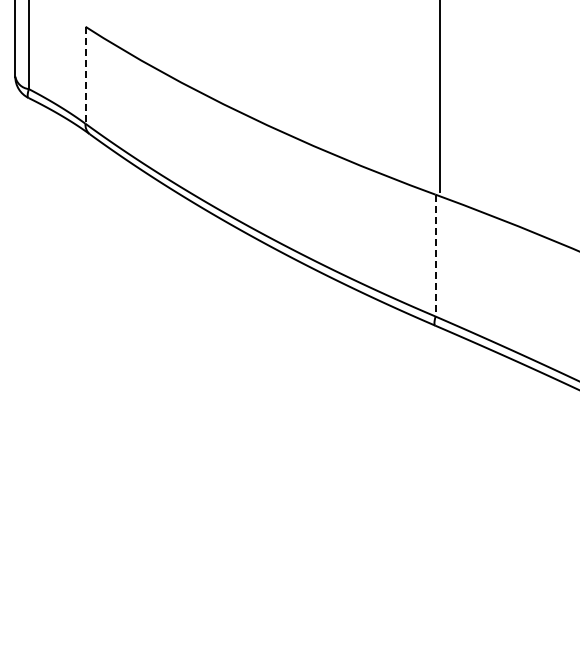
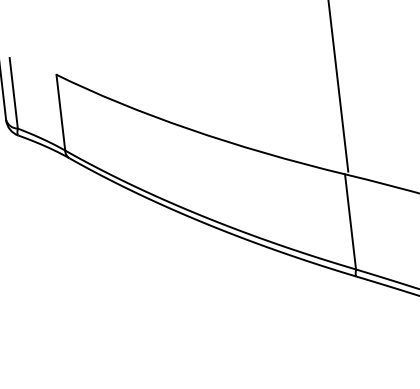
line: (85, 75) -> (60, 112), dashed -> solid
line: (435, 255) -> (350, 221), dashed -> solid

